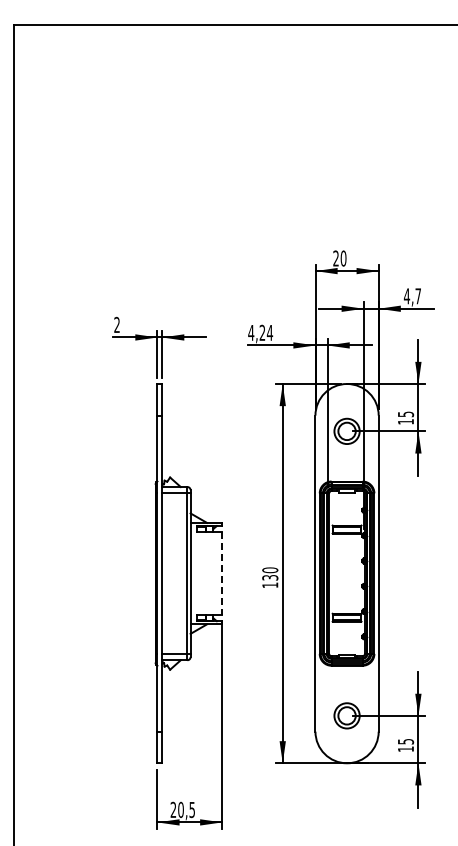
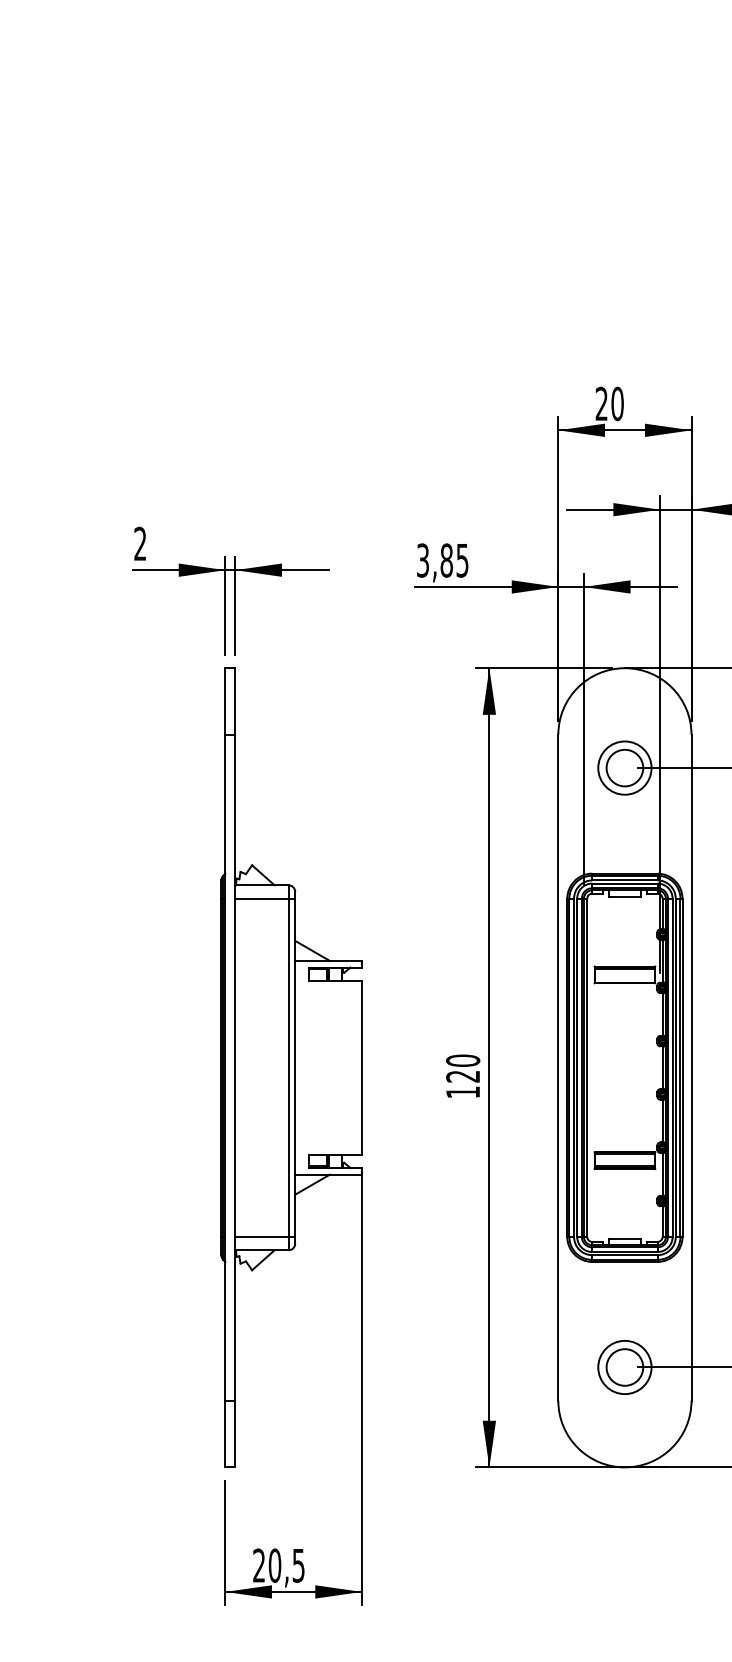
text: (260, 332) -> (442, 559), 4,24 -> 3,85
line: (222, 574) -> (362, 1069), dashed -> solid
text: (270, 577) -> (463, 1075), 130 -> 120

